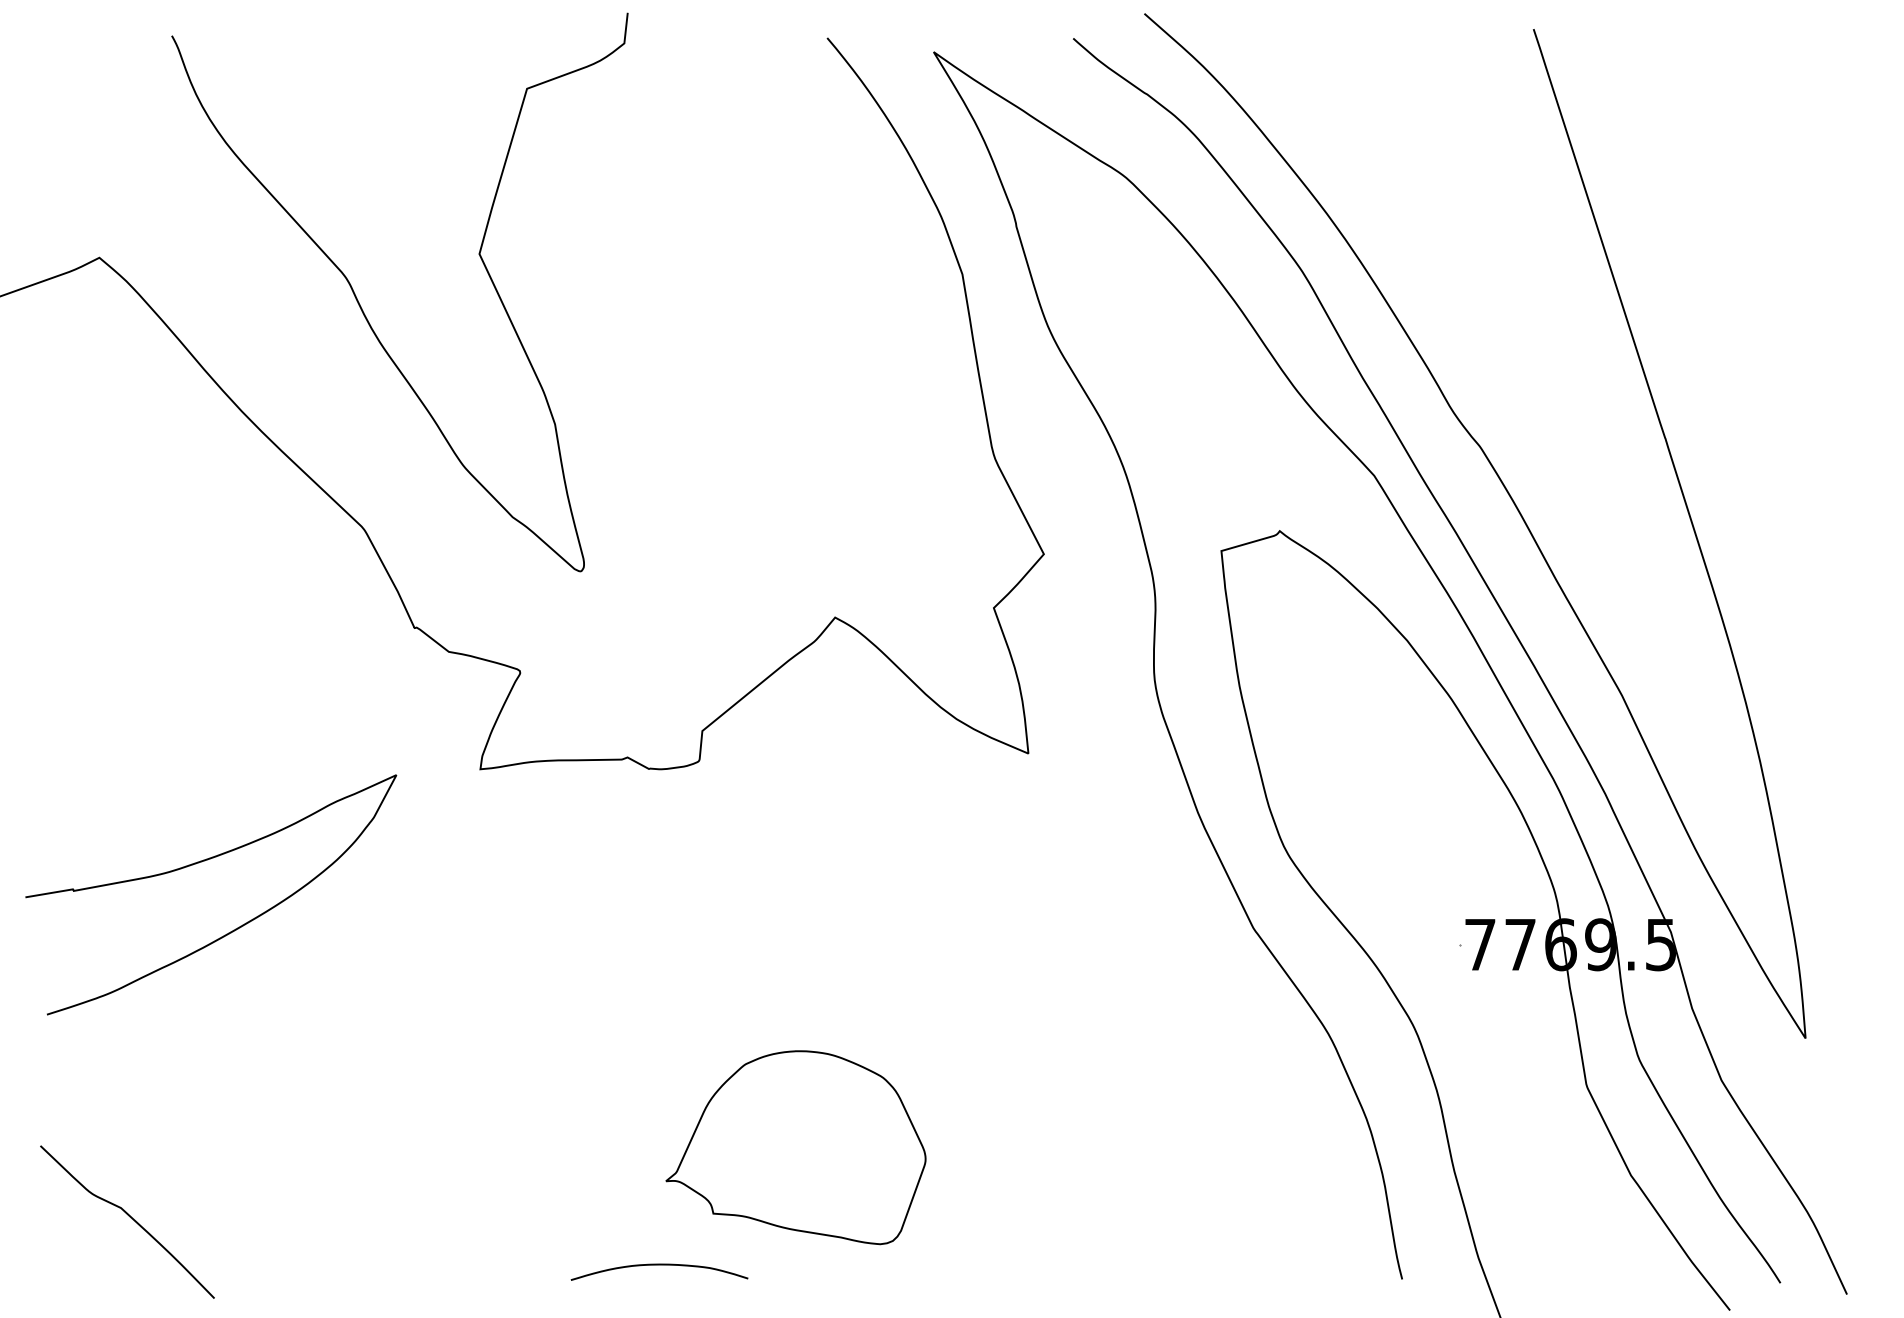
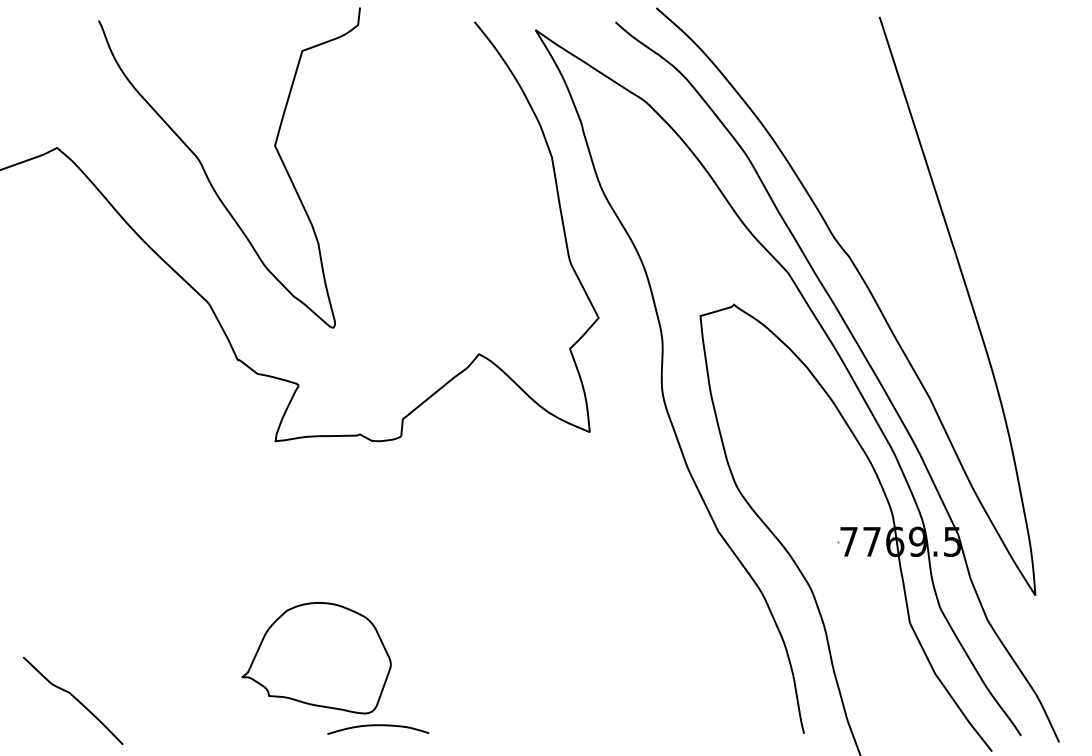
curve: (201, 863) -> (115, 495), removed
part: (795, 1148) -> (316, 658), moved

